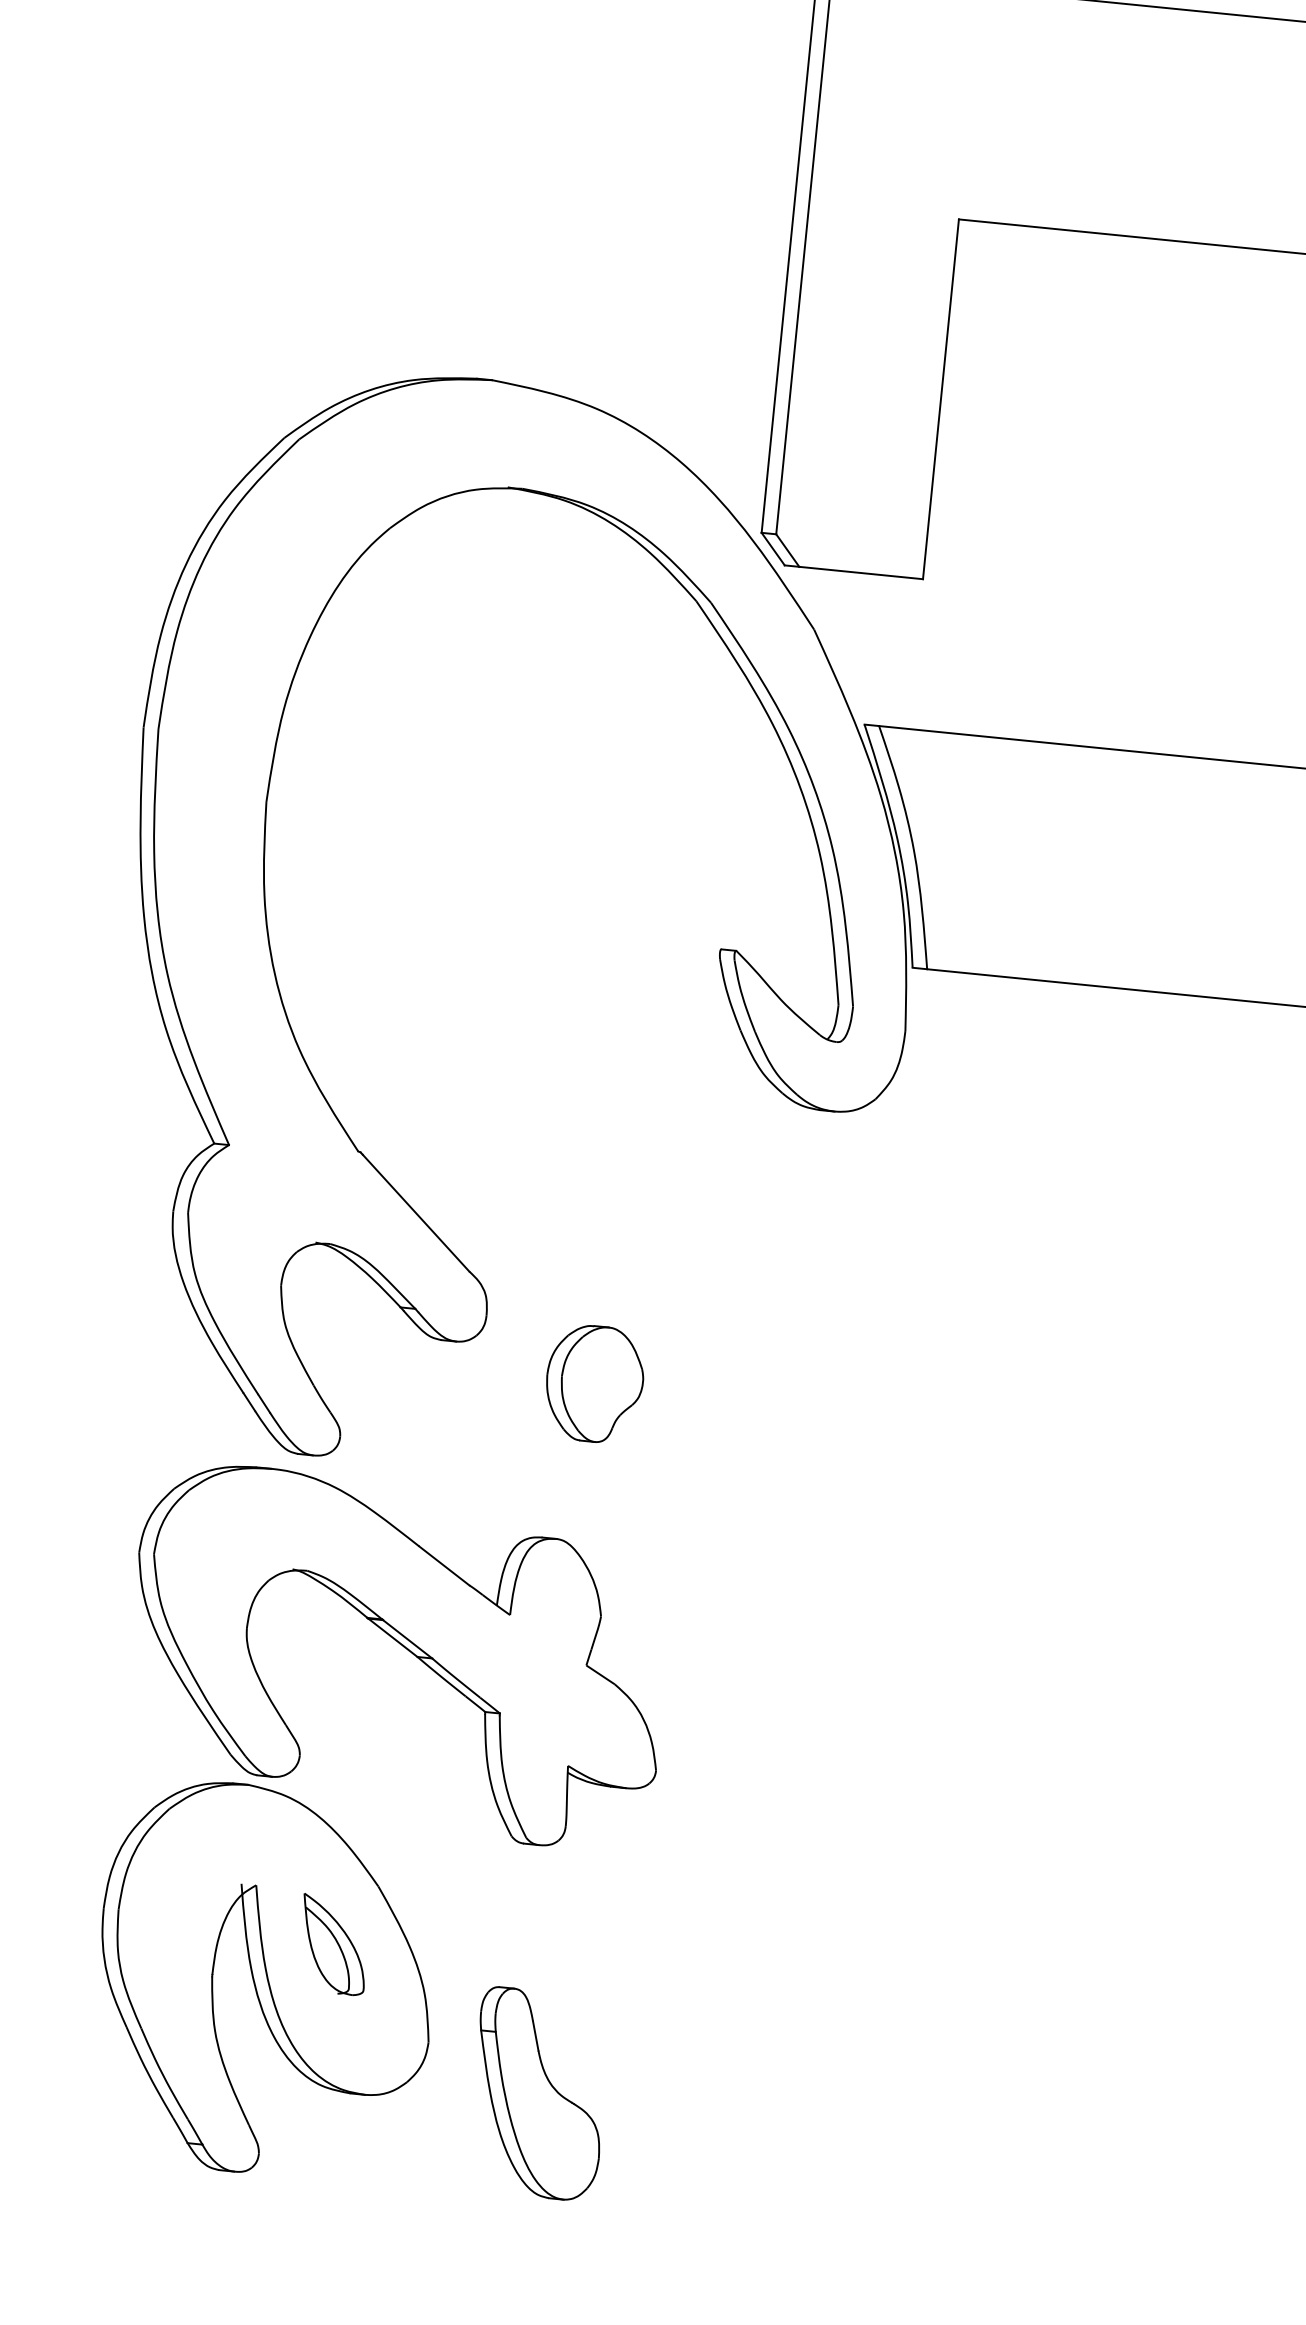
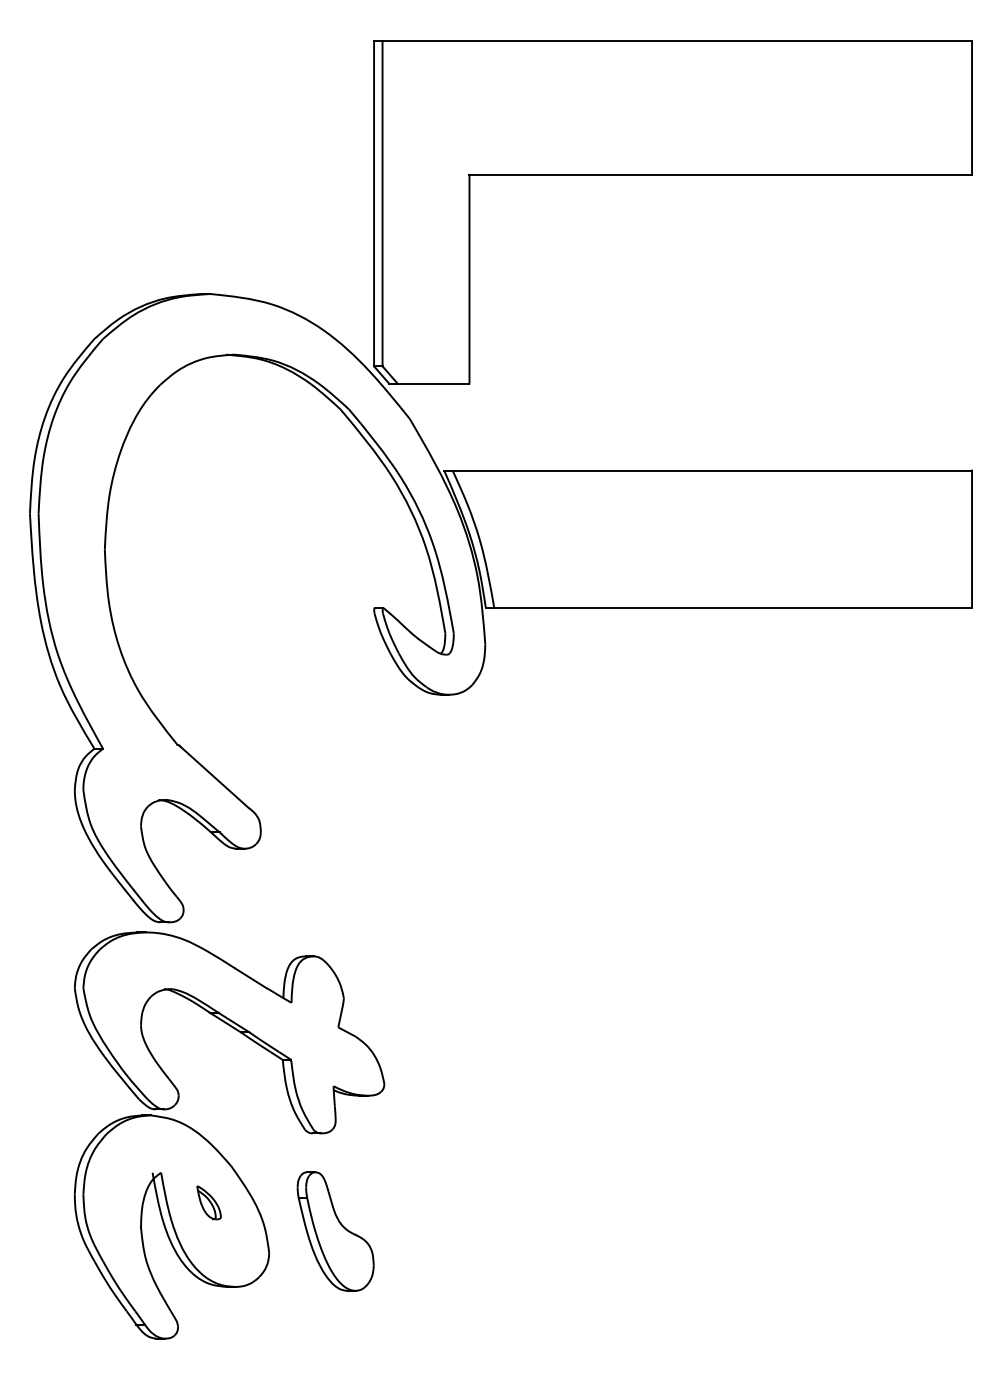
part: (593, 1384) -> (326, 865), removed
part: (332, 1944) -> (208, 1202), size x0.6
part: (538, 2093) -> (335, 1231), moved

